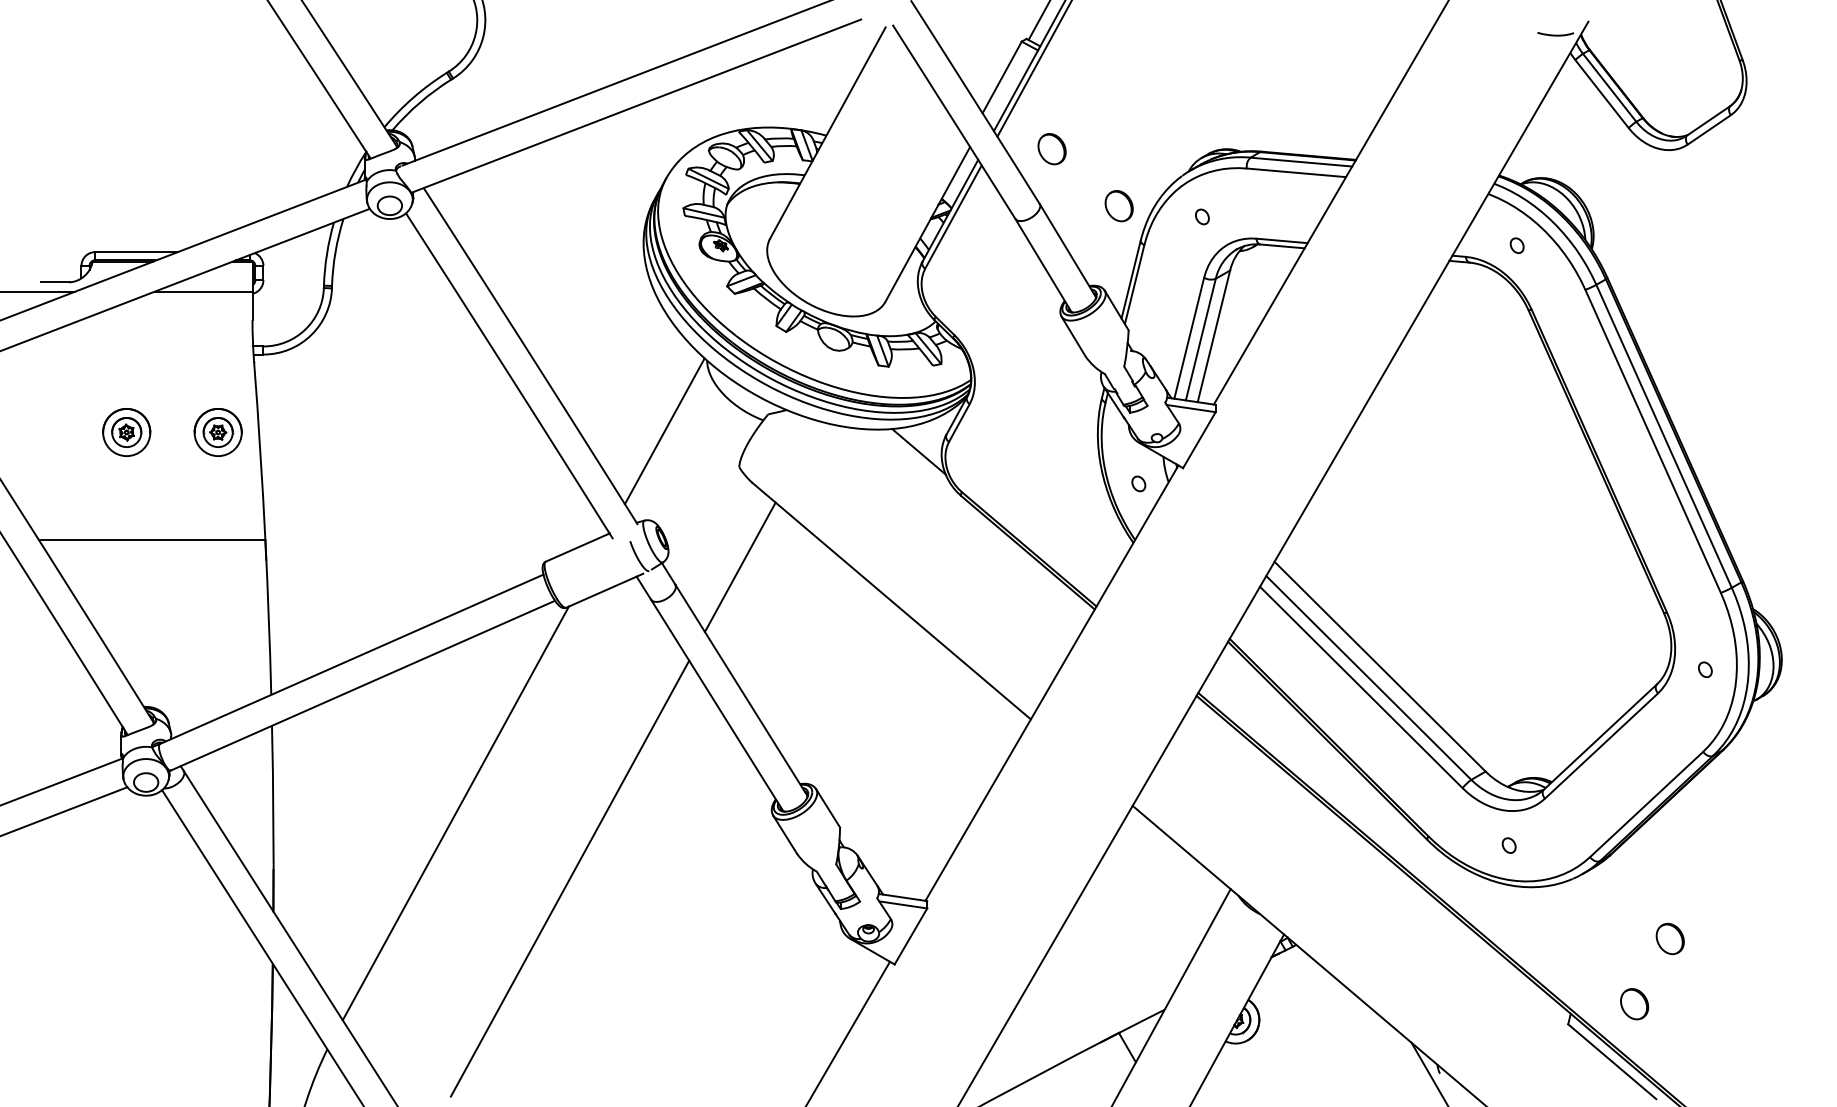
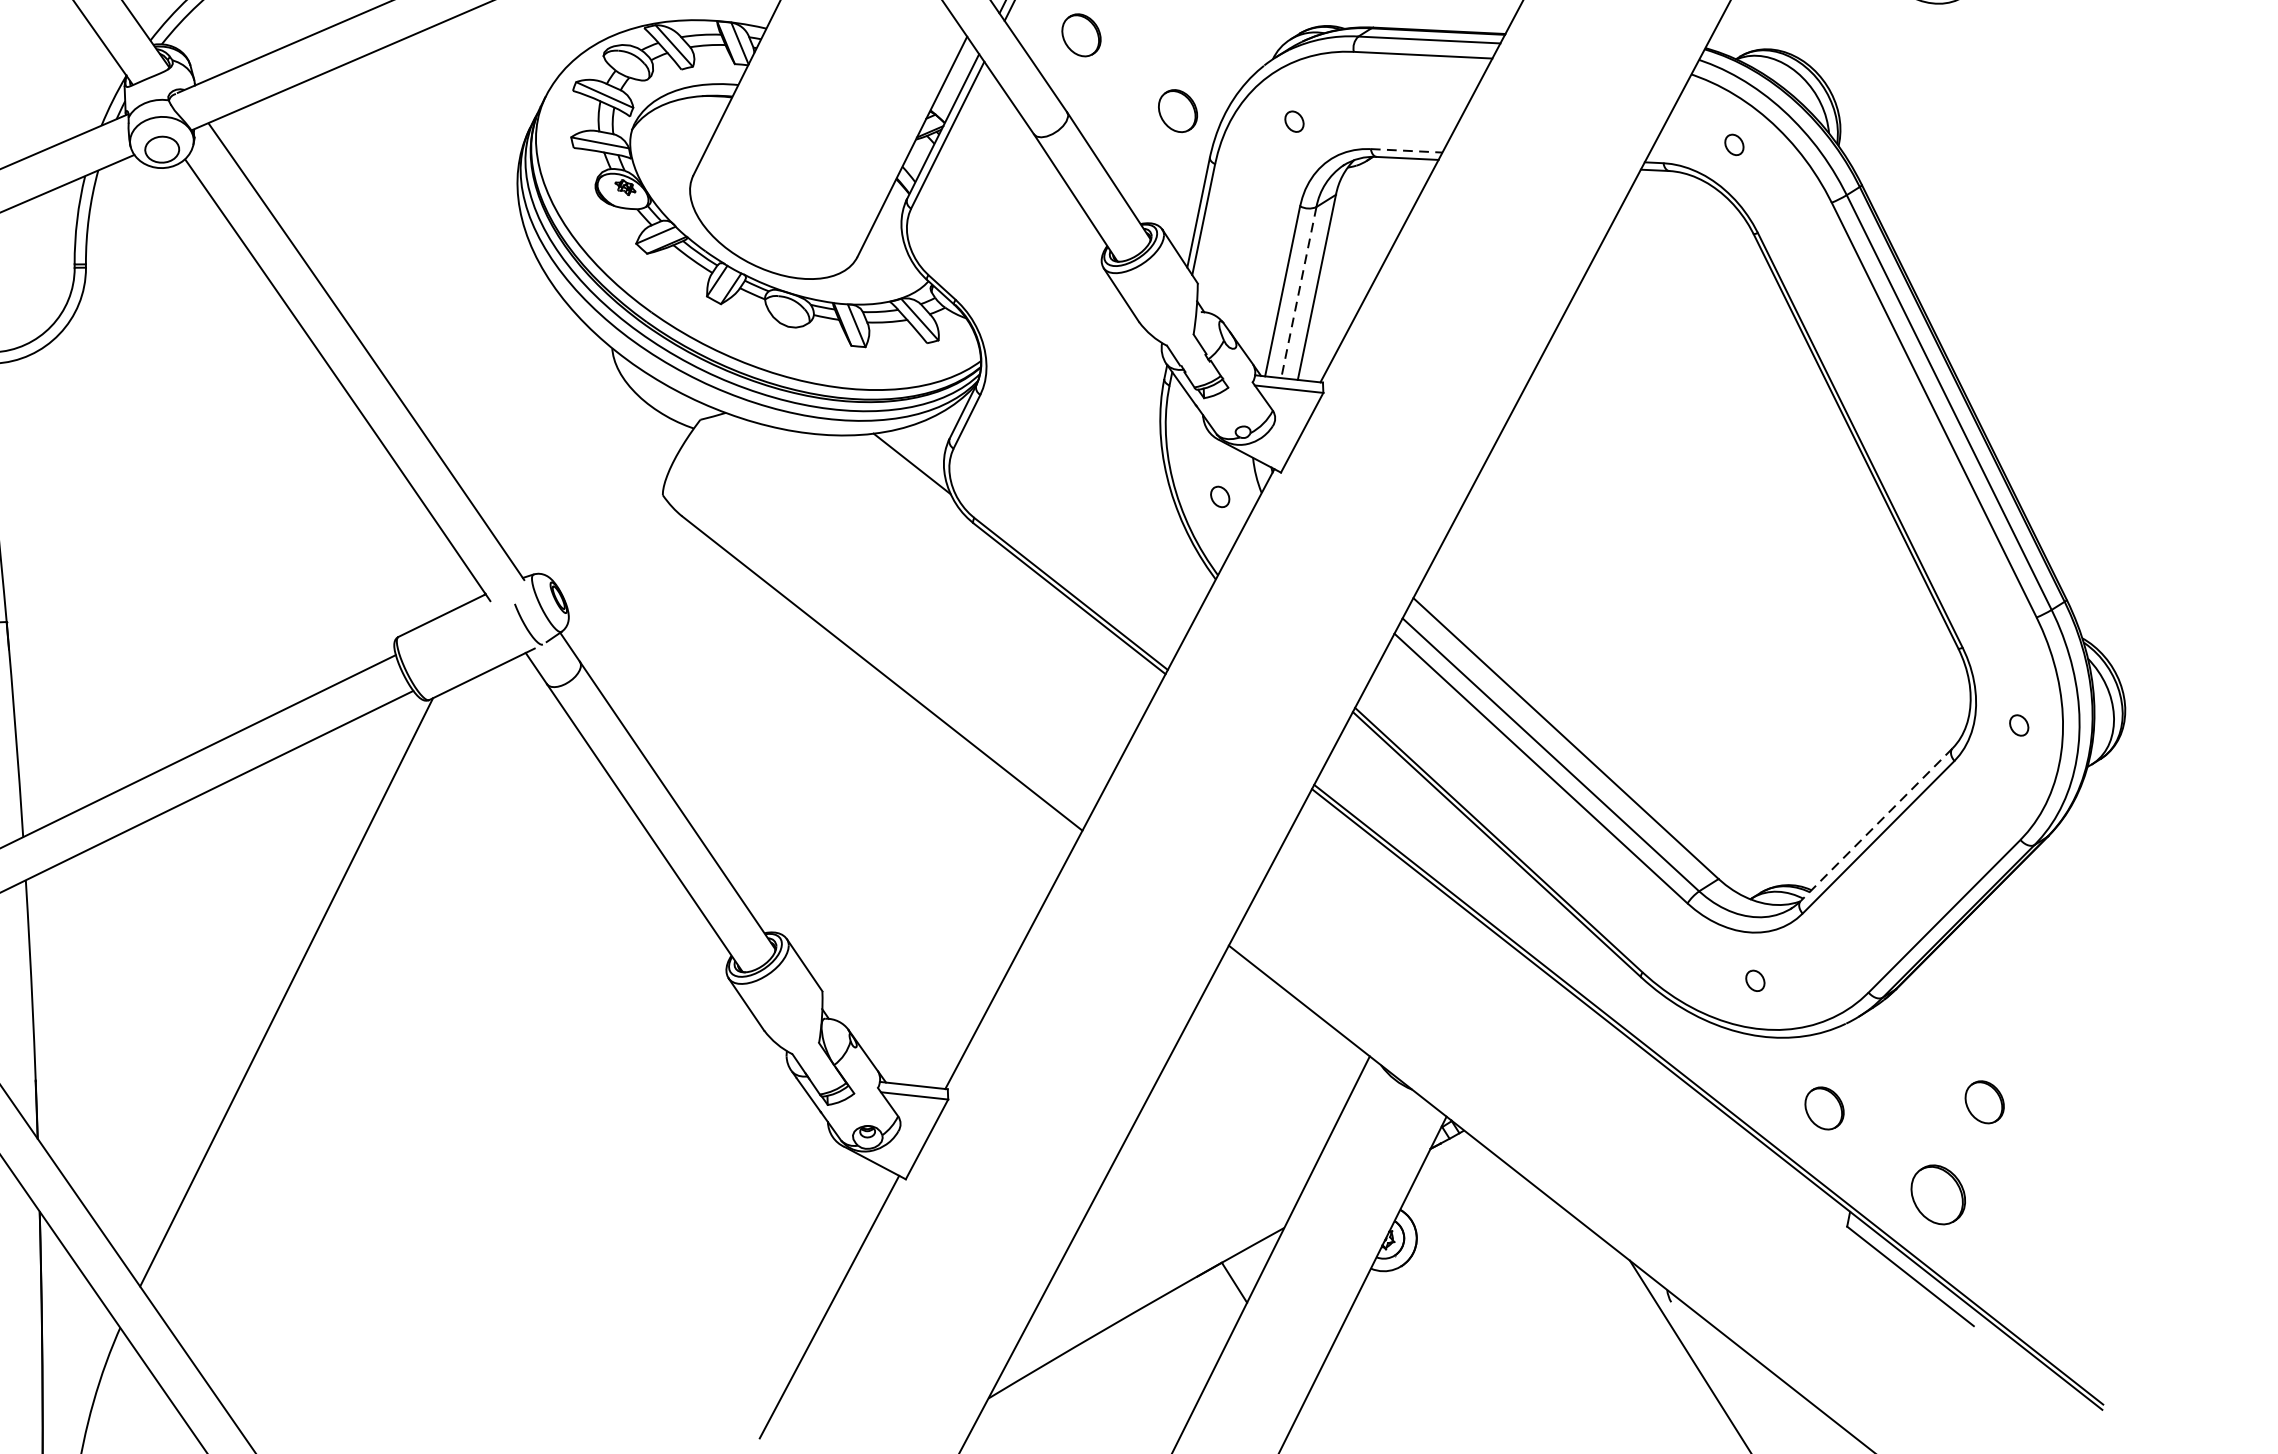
line: (1282, 240) -> (1407, 150), solid -> dashed
line: (1200, 339) -> (1298, 292), solid -> dashed
line: (664, 431) -> (556, 449), removed
line: (739, 566) -> (668, 633), removed
line: (1600, 737) -> (1876, 825), solid -> dashed
line: (569, 878) -> (448, 1076), removed
part: (1554, 938) -> (1823, 1107), added
part: (1634, 1004) -> (1938, 1195), size x1.4

